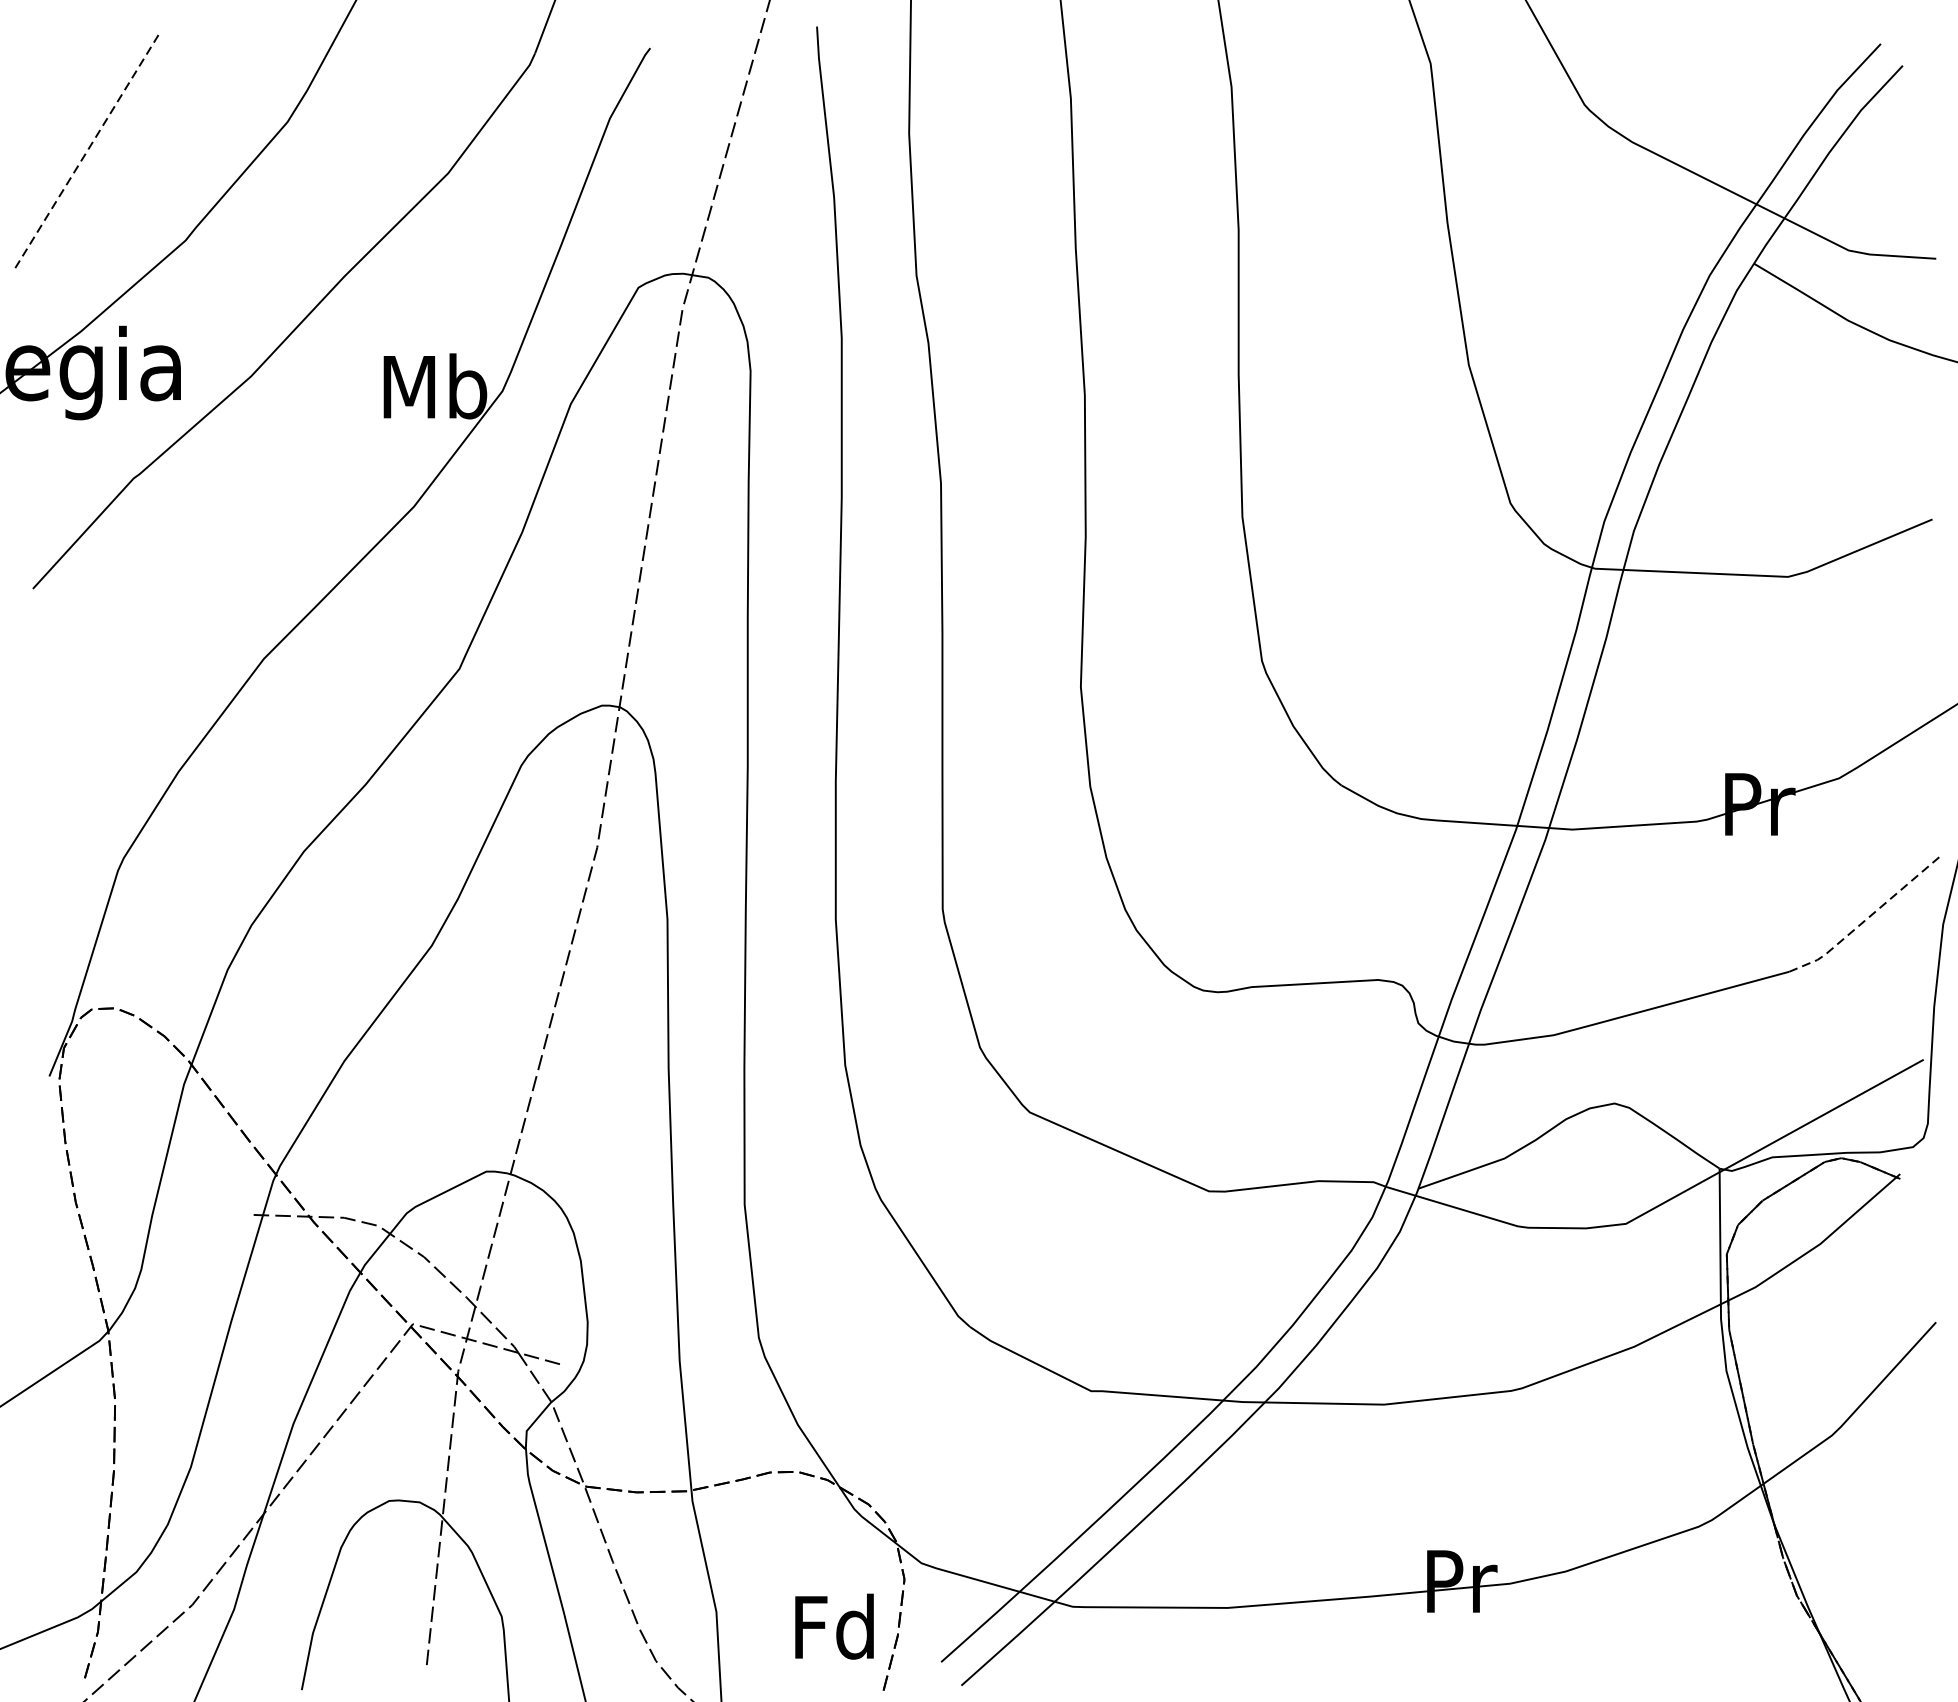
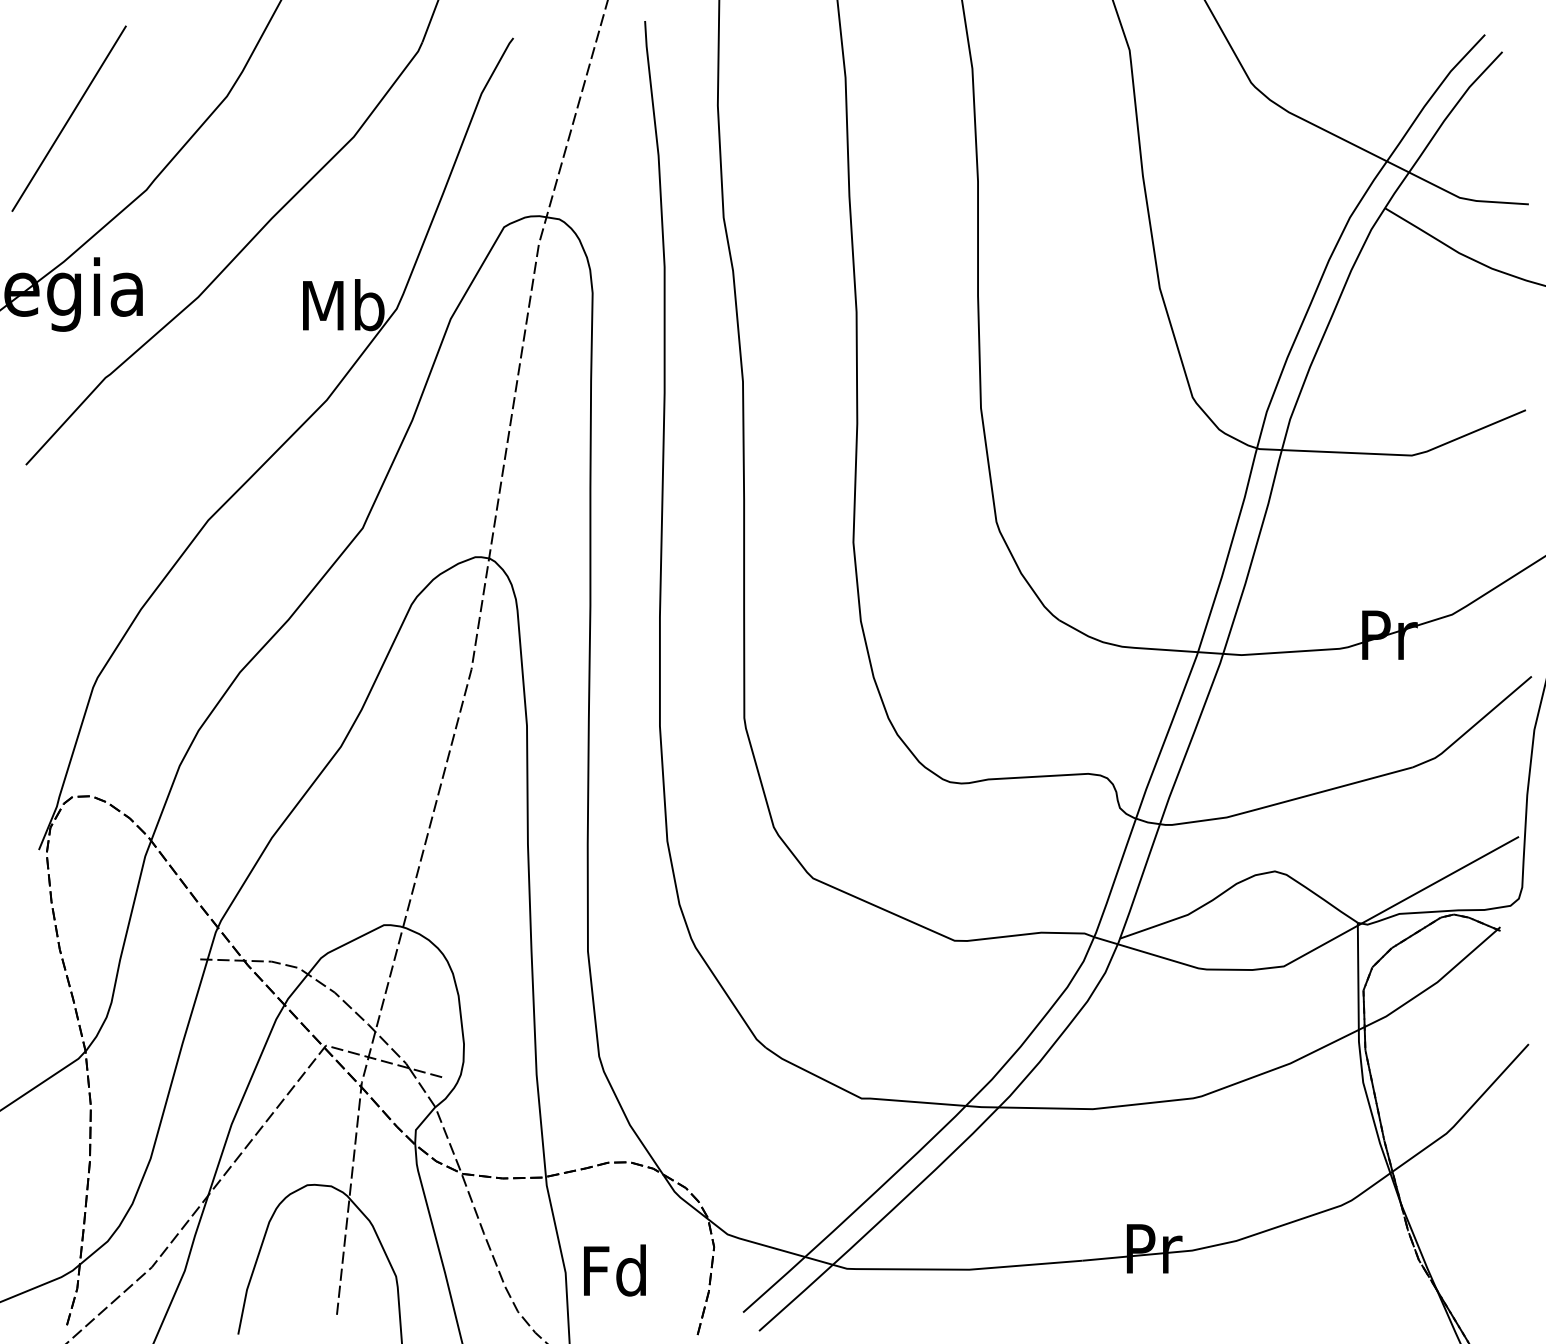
line: (88, 150) -> (69, 118), dashed -> solid
line: (1866, 920) -> (1473, 726), dashed -> solid
text: (833, 1626) -> (614, 1270), moved

